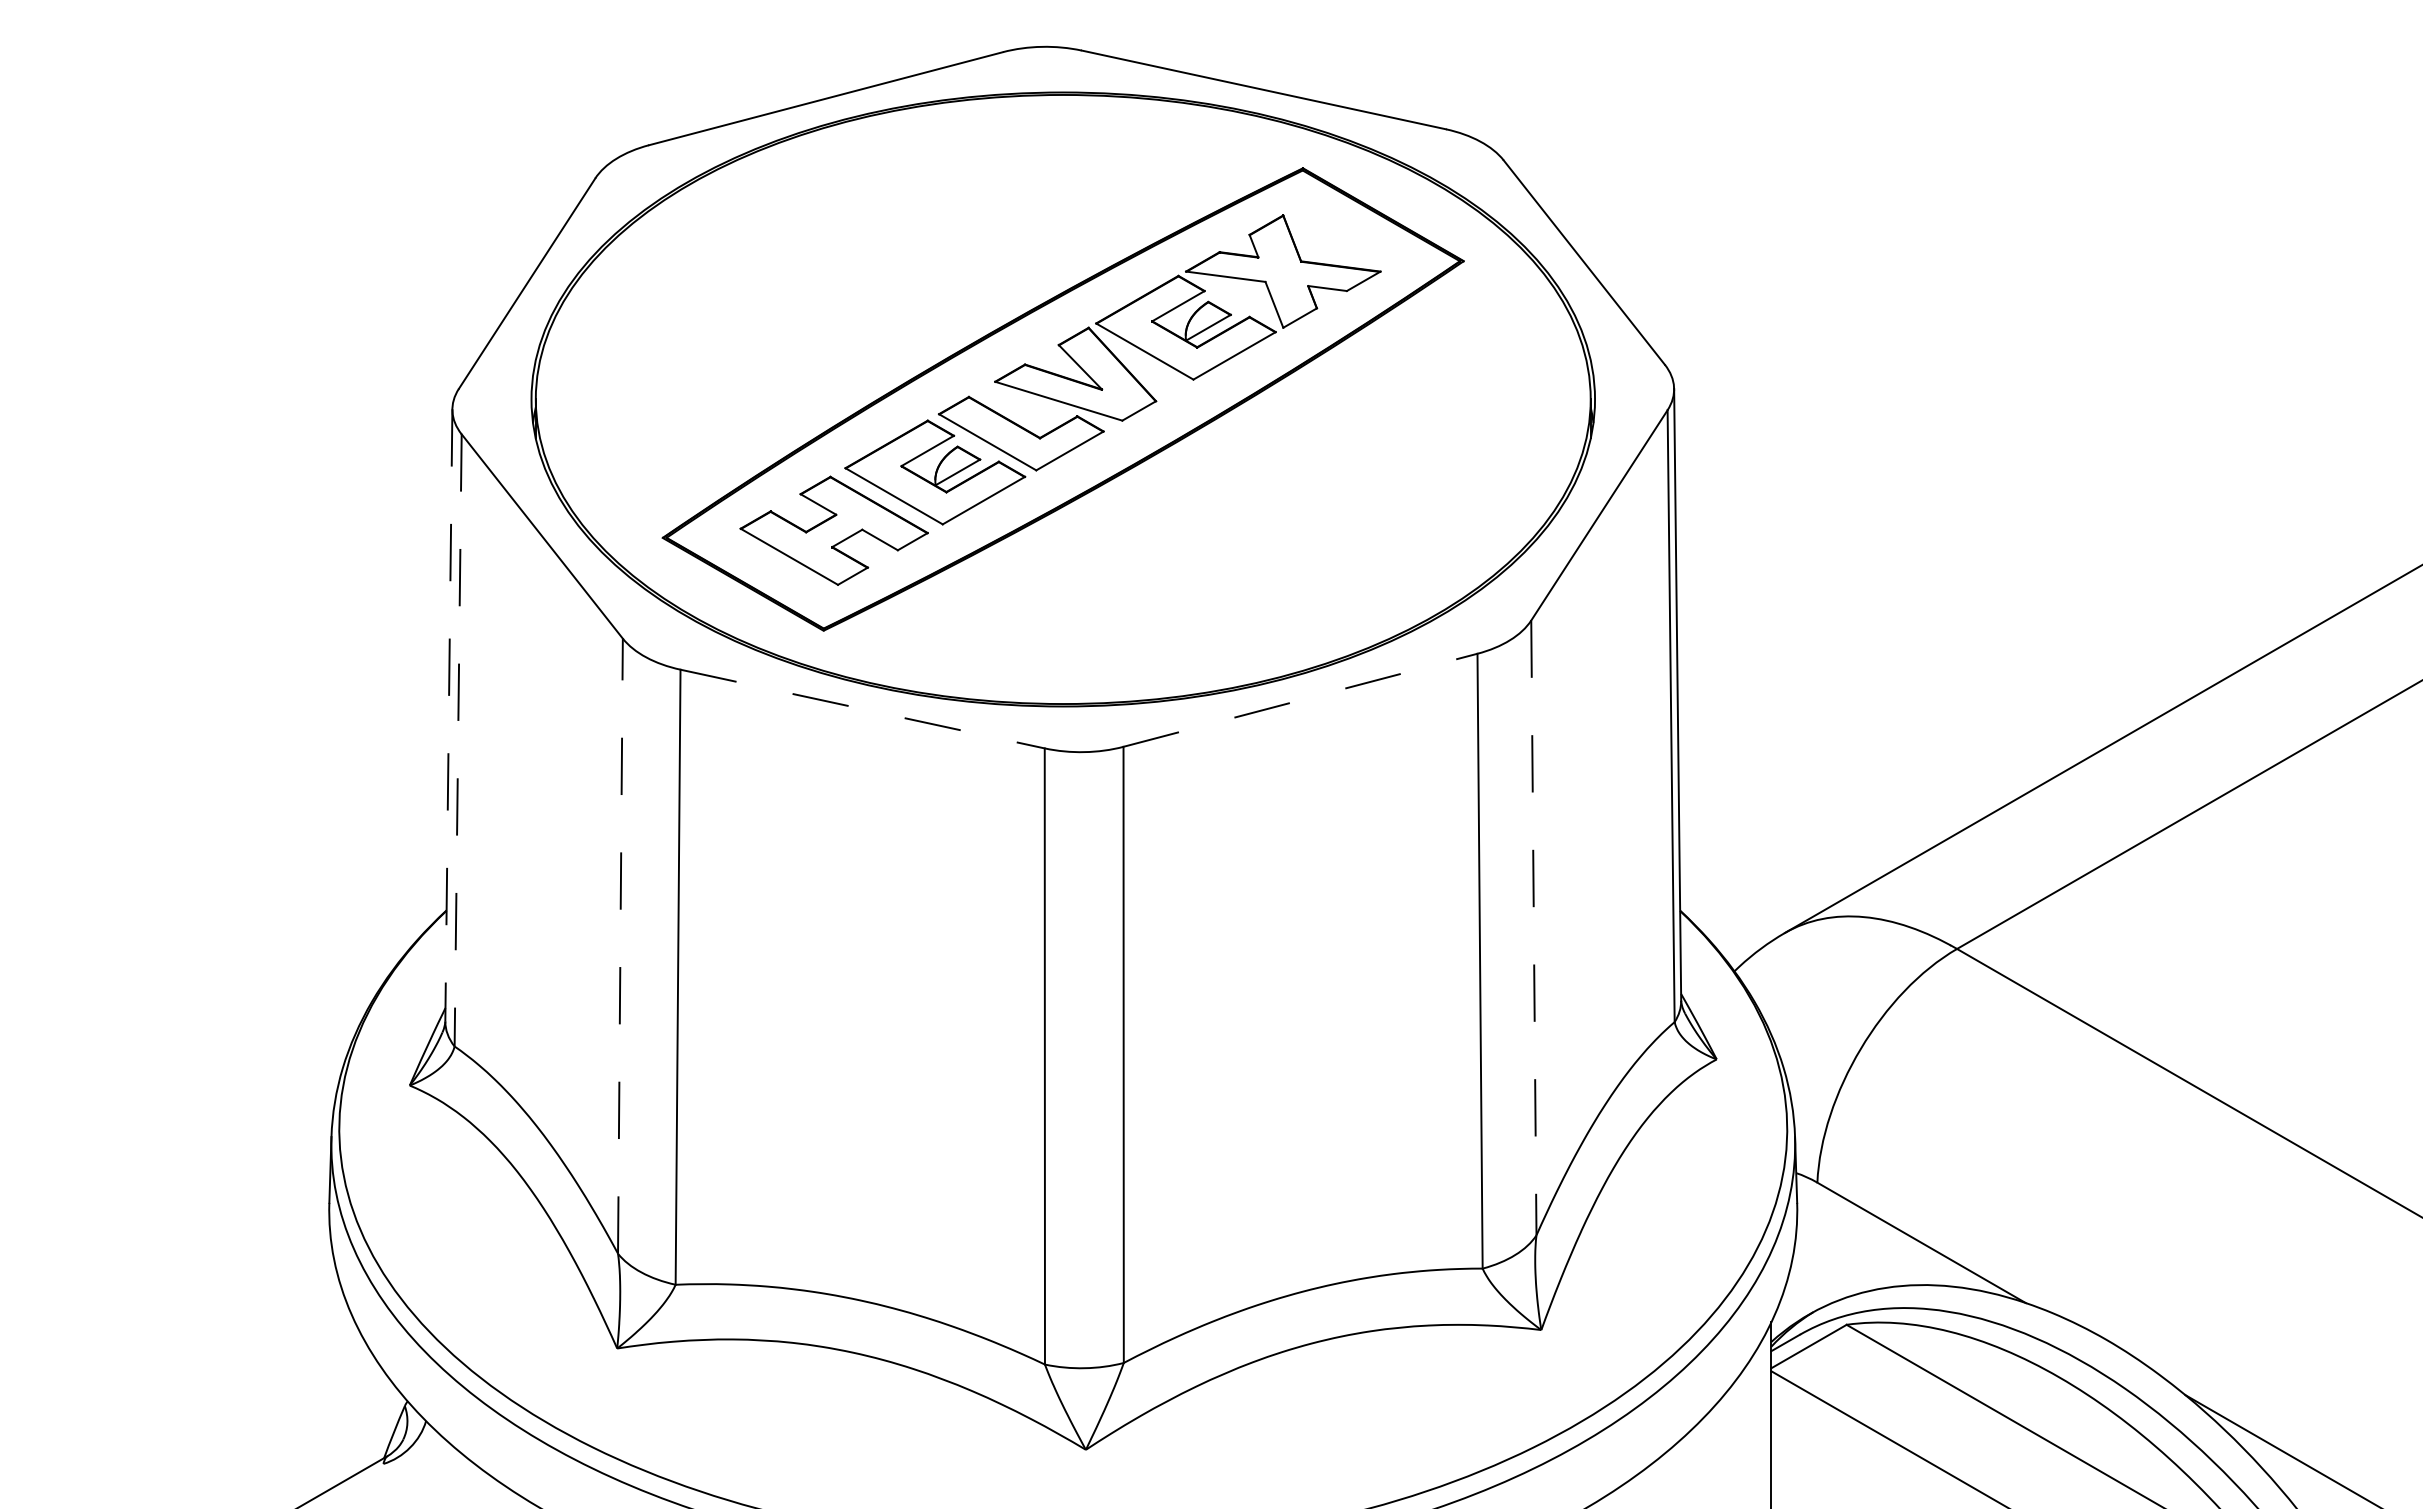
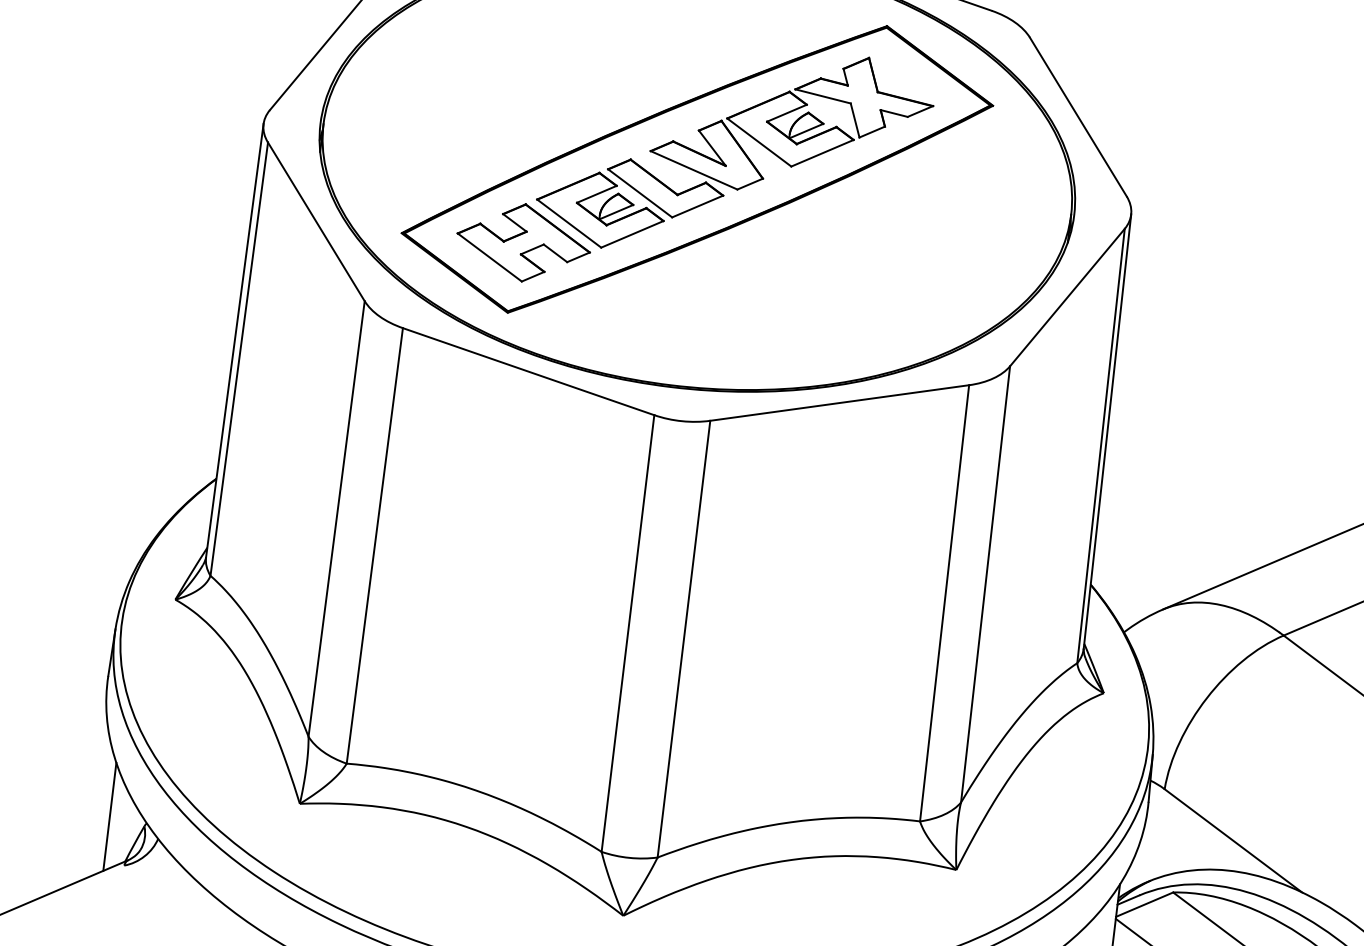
line: (1300, 700) -> (839, 403), dashed -> solid
line: (863, 709) -> (529, 372), dashed -> solid
line: (448, 715) -> (234, 340), dashed -> solid
line: (458, 740) -> (239, 359), dashed -> solid
line: (1533, 928) -> (985, 584), dashed -> solid
line: (620, 946) -> (336, 519), dashed -> solid
line: (355, 1398) -> (110, 816), added

